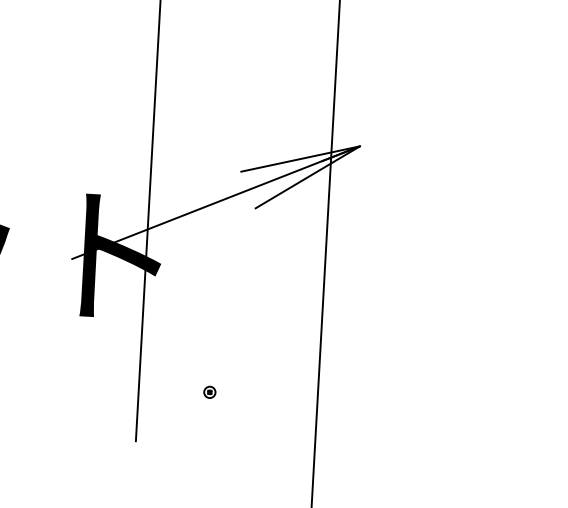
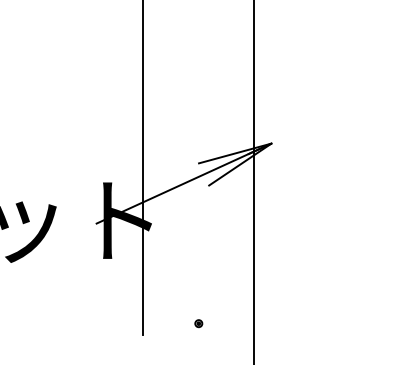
part: (209, 392) -> (198, 323), moved

